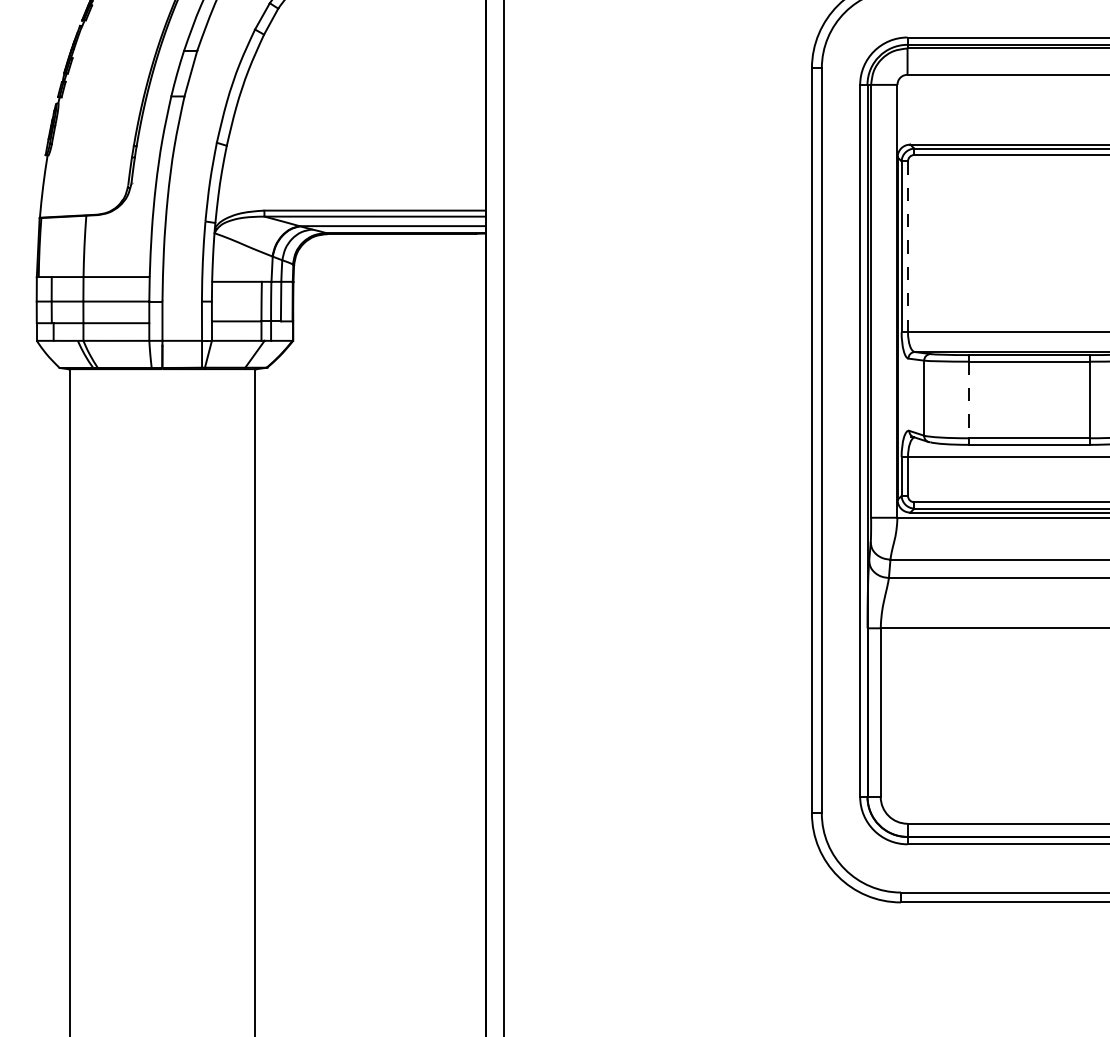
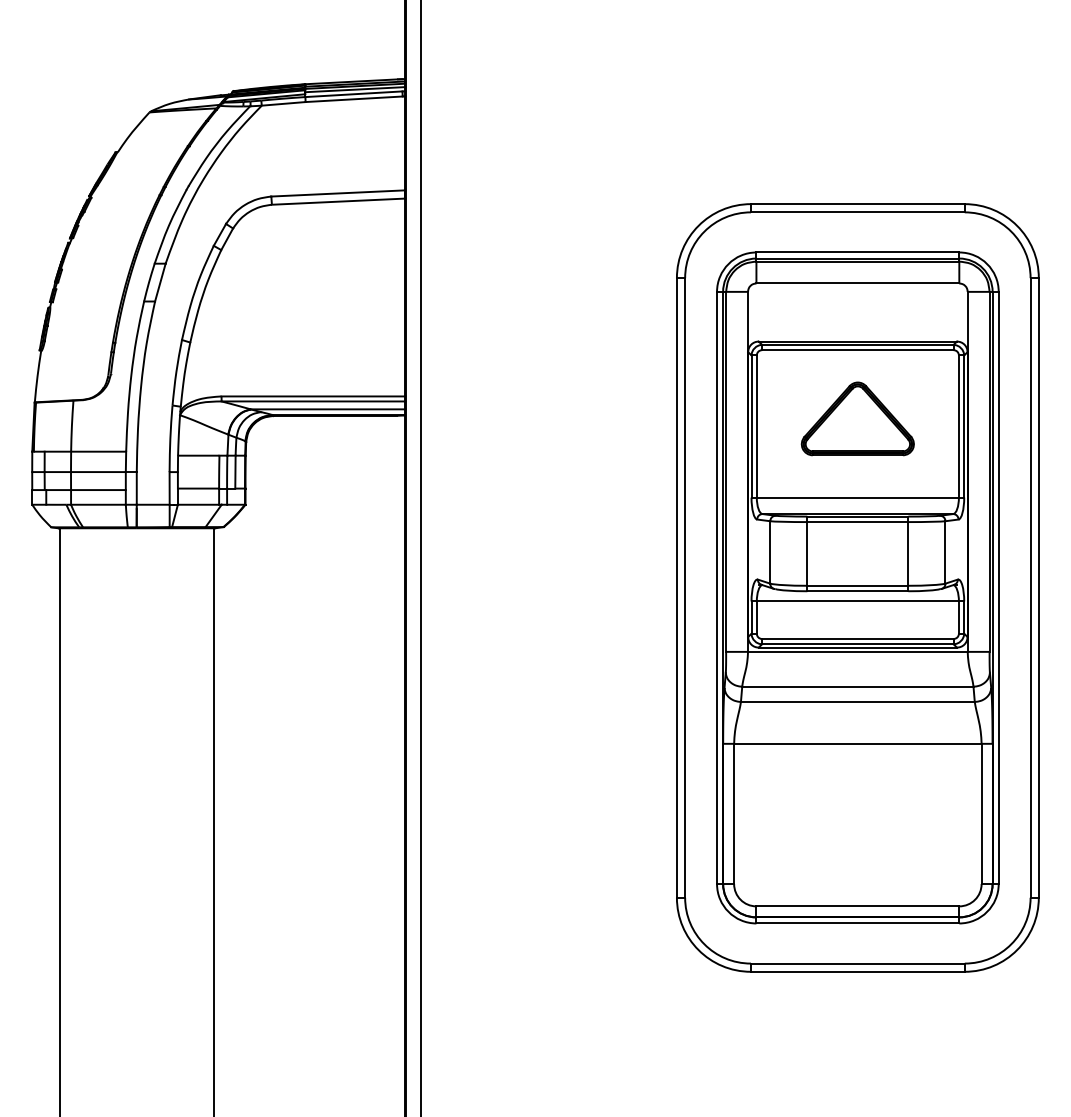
part: (1029, 237) -> (857, 418), added
line: (907, 247) -> (756, 427), dashed -> solid
line: (968, 399) -> (807, 553), dashed -> solid

